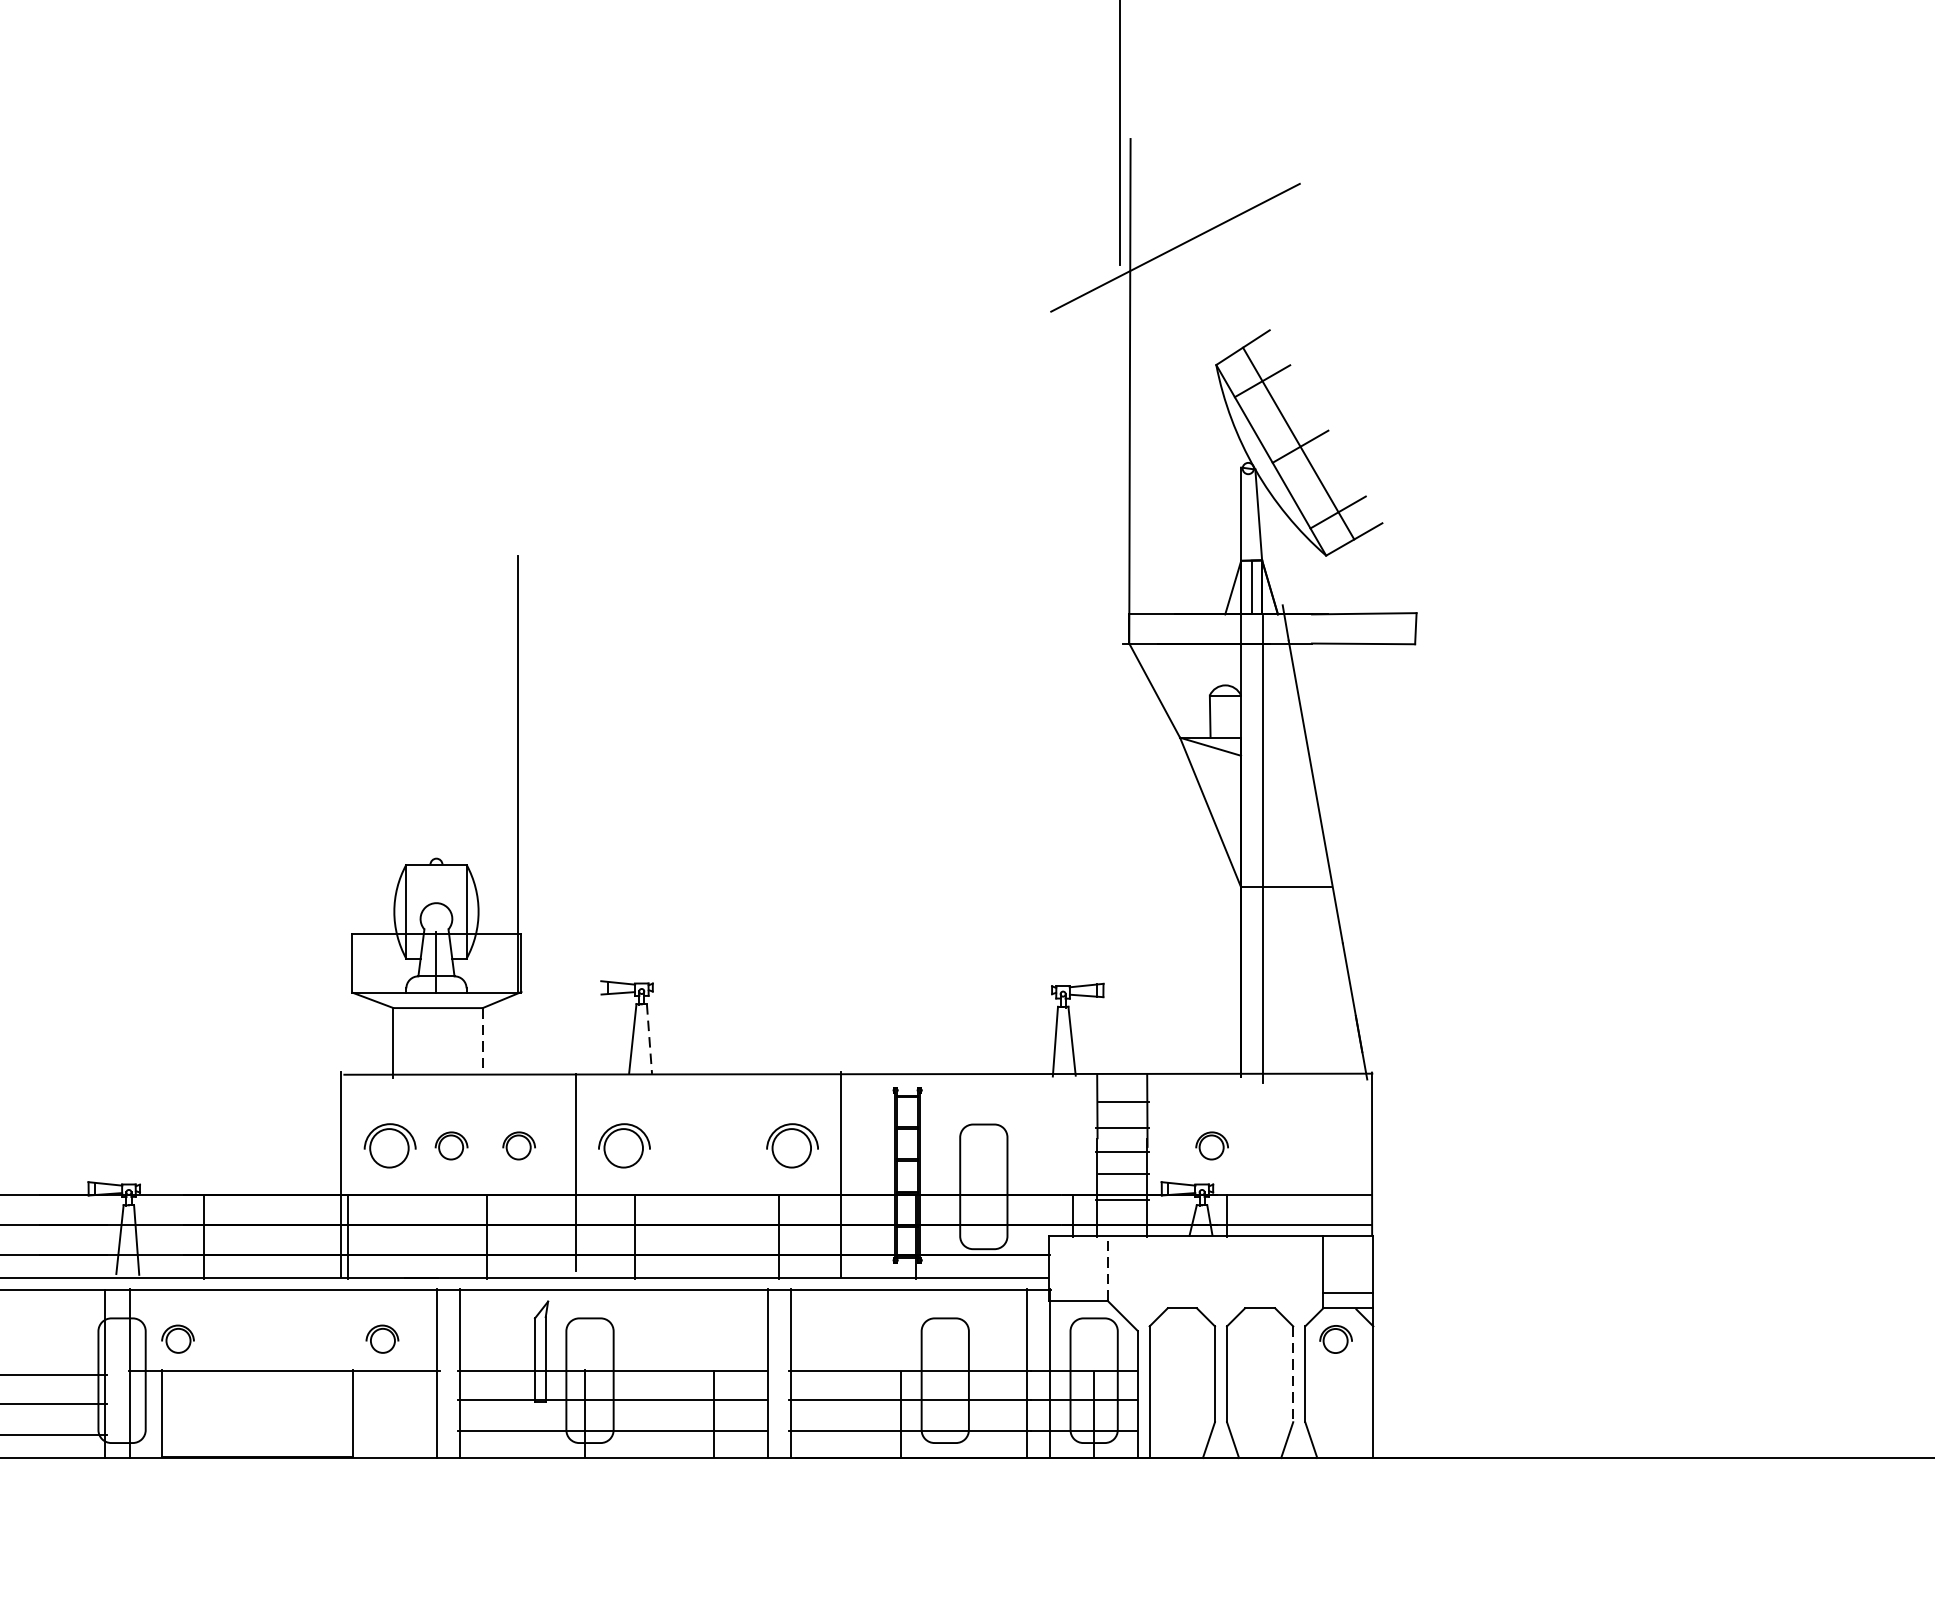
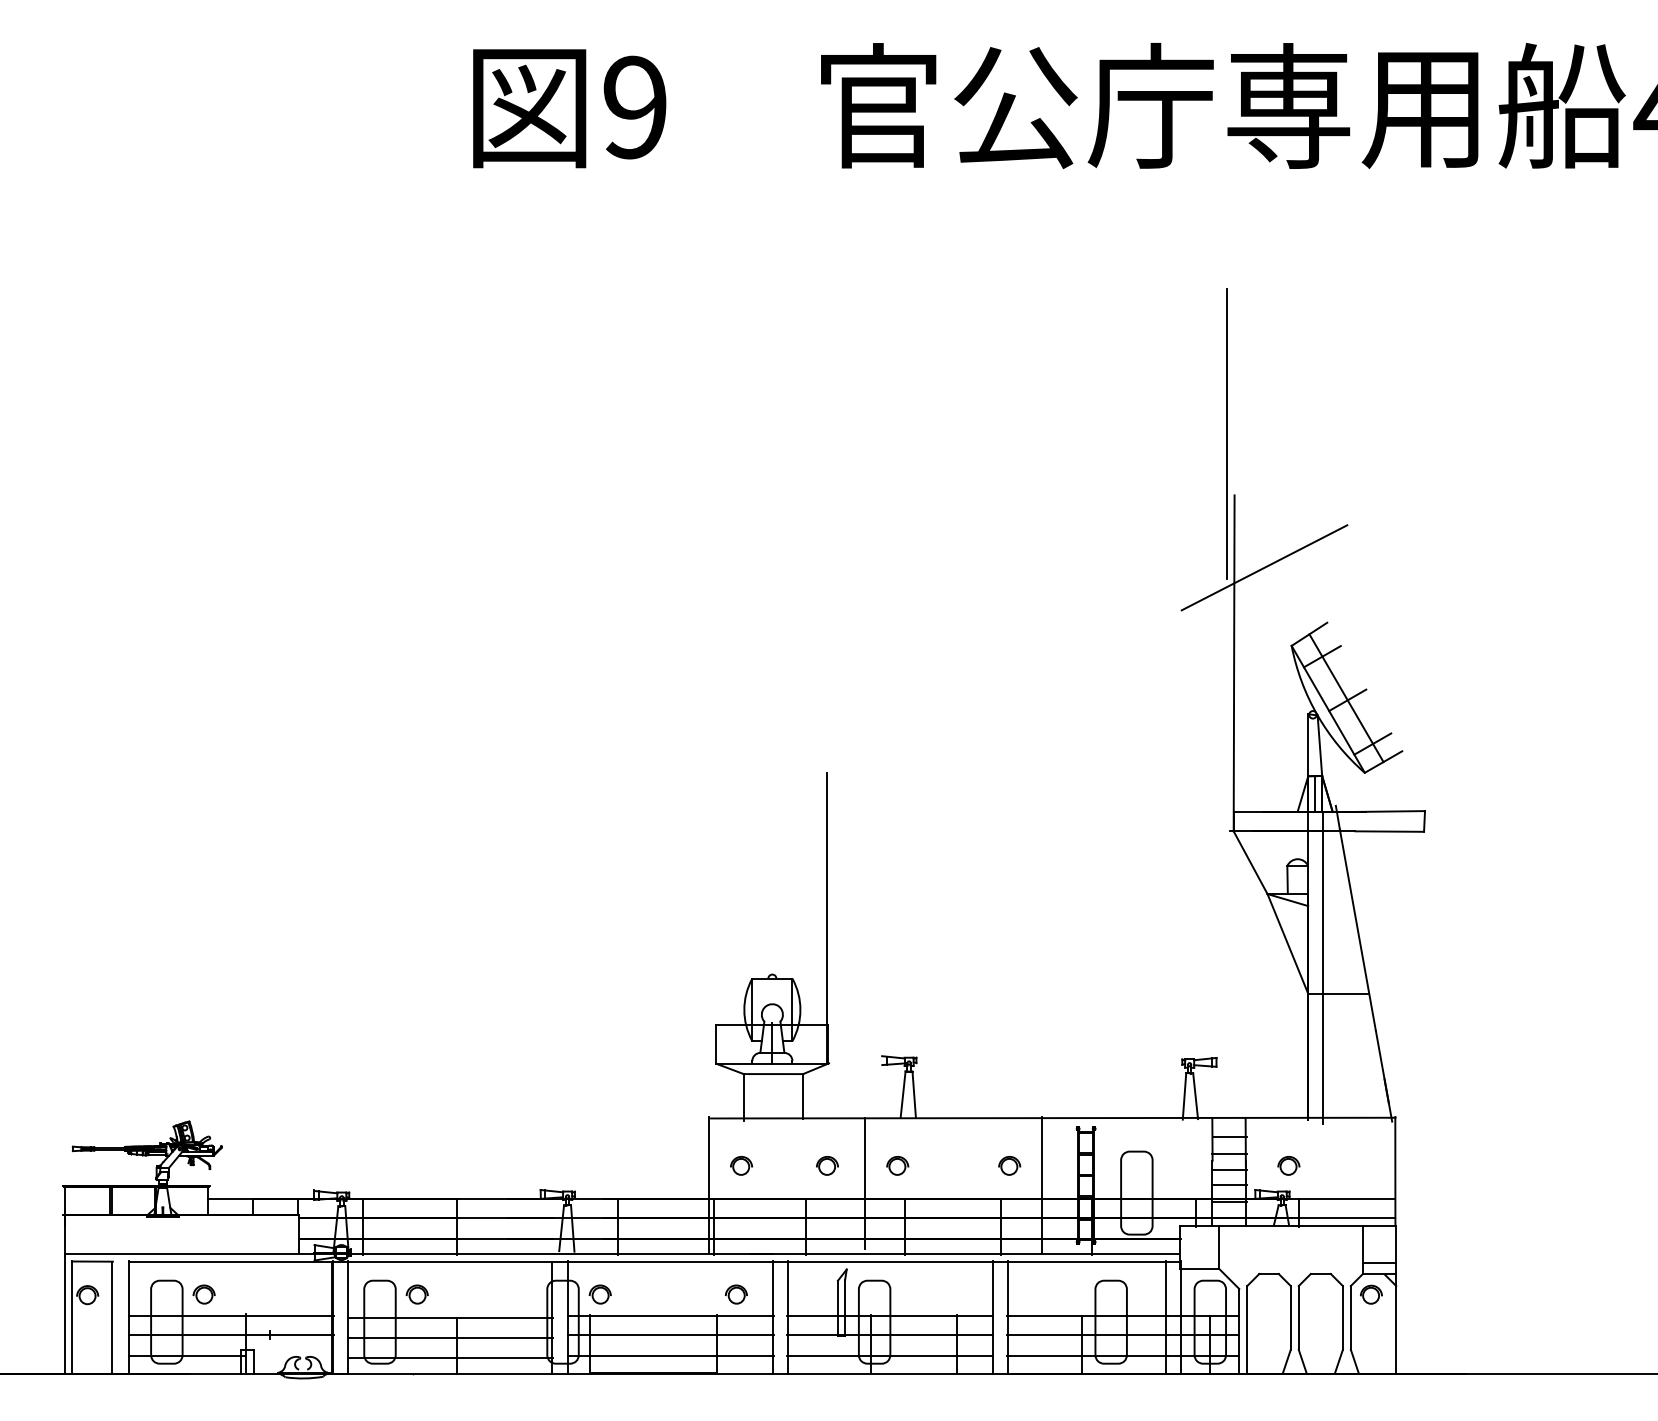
line: (649, 1040) -> (914, 1095), dashed -> solid
line: (483, 1041) -> (803, 1096), dashed -> solid
part: (390, 1145) -> (741, 1165), size x0.62
part: (451, 1145) -> (782, 1165), removed
part: (624, 1145) -> (897, 1165), size x0.62
part: (792, 1145) -> (1009, 1165), size x0.62
line: (1107, 1268) -> (1219, 1247), dashed -> solid
line: (1292, 1373) -> (1342, 1317), dashed -> solid
line: (283, 1400) -> (670, 1335), added
line: (283, 1430) -> (670, 1355), added

